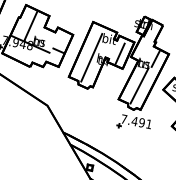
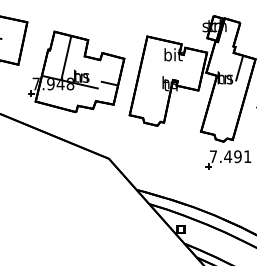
line: (119, 53) -> (190, 71), removed
line: (91, 57) -> (154, 83), removed
line: (139, 85) -> (224, 108), removed

